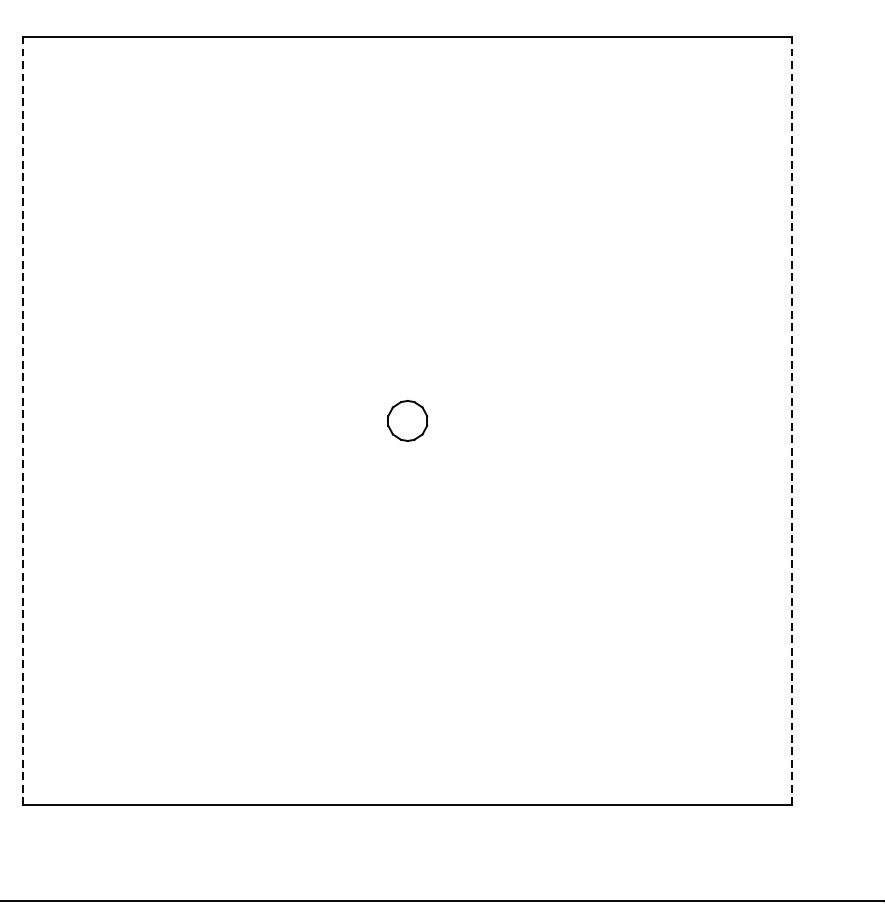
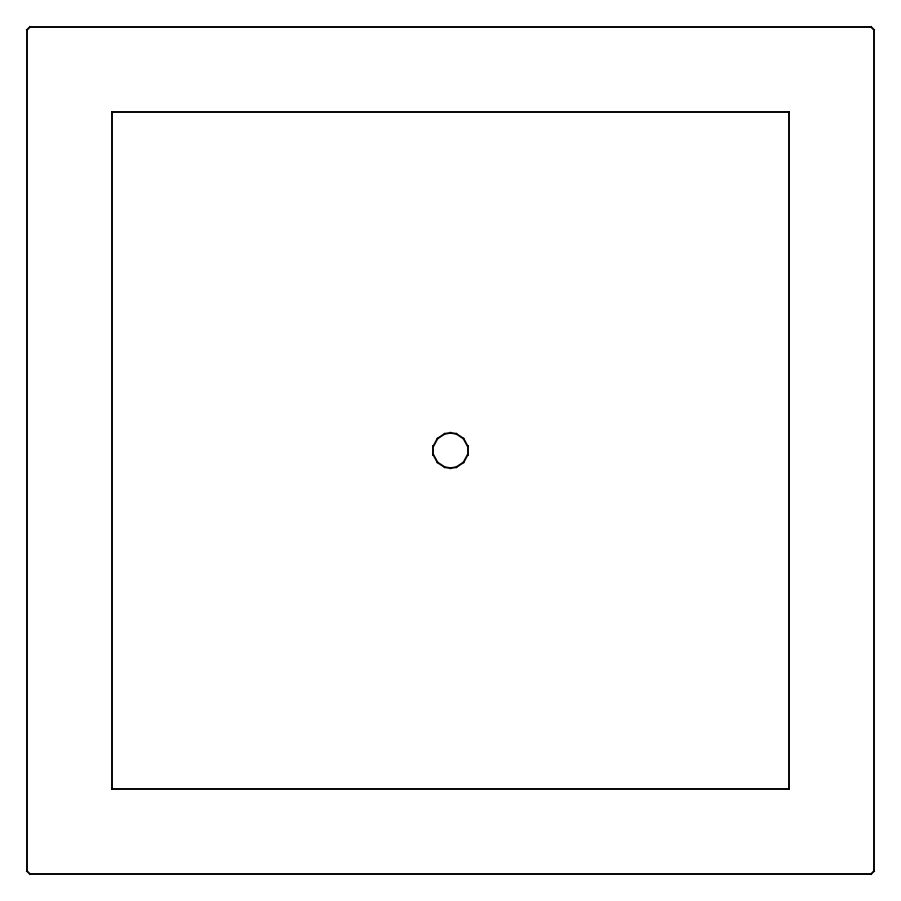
line: (23, 420) -> (111, 450), dashed -> solid
line: (792, 420) -> (789, 450), dashed -> solid

